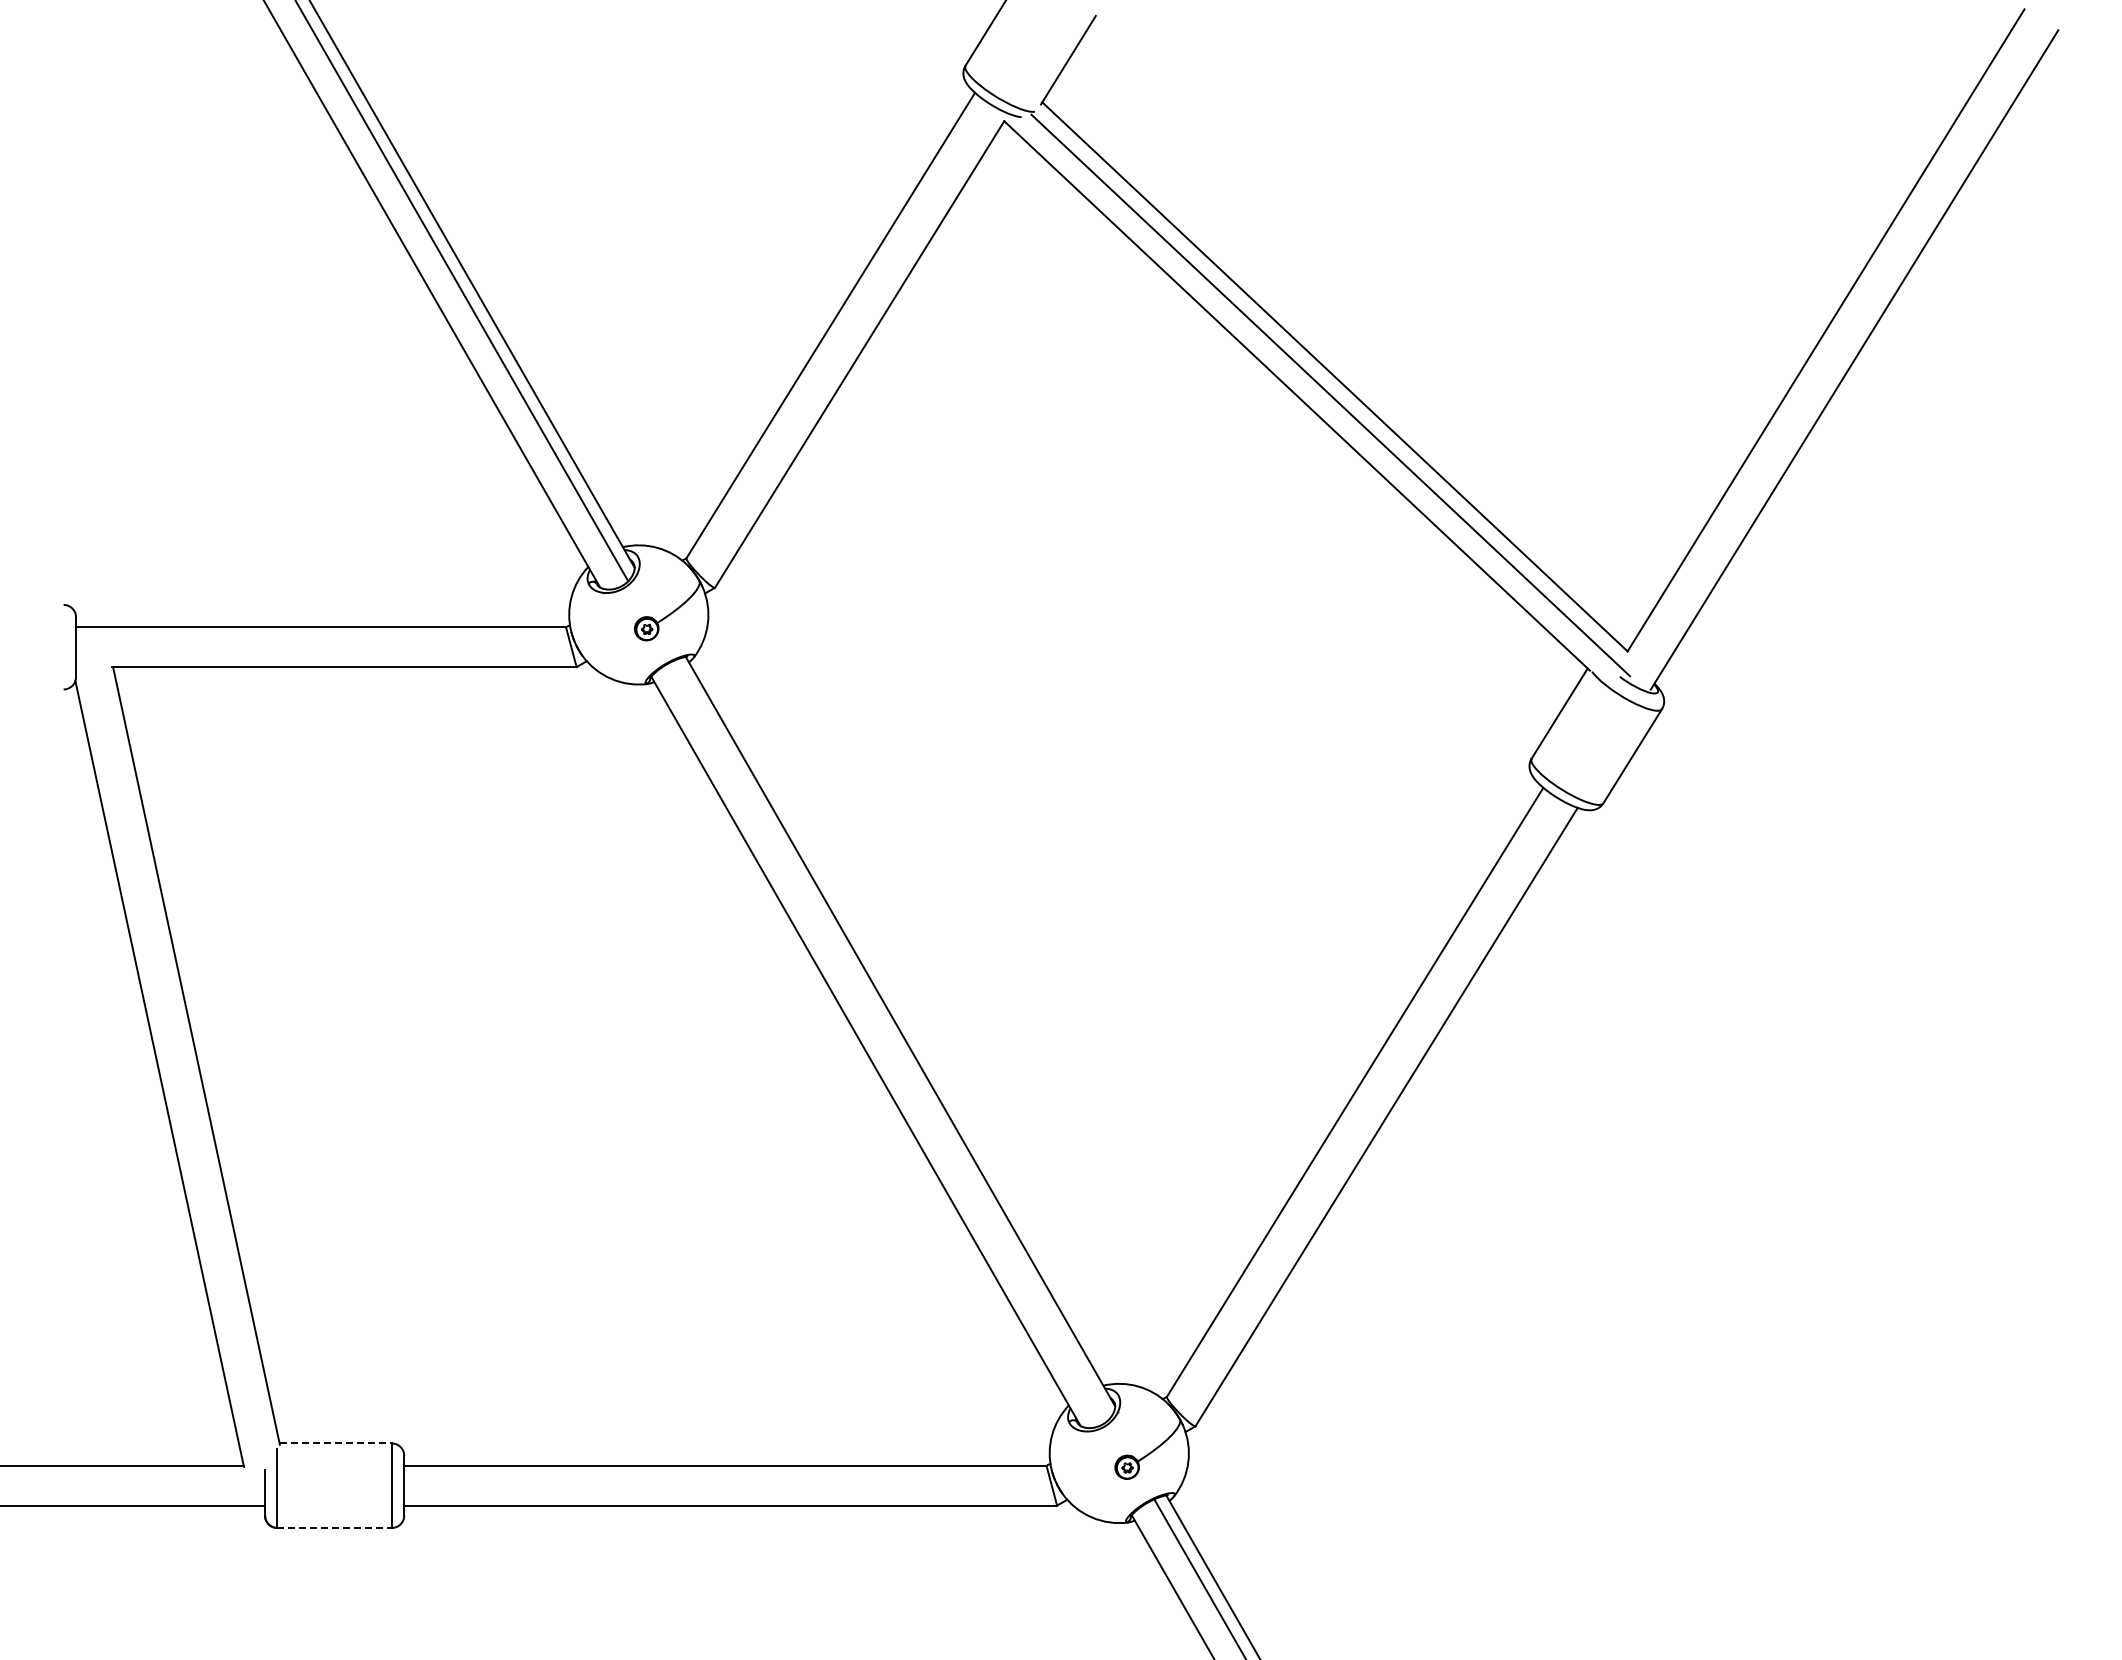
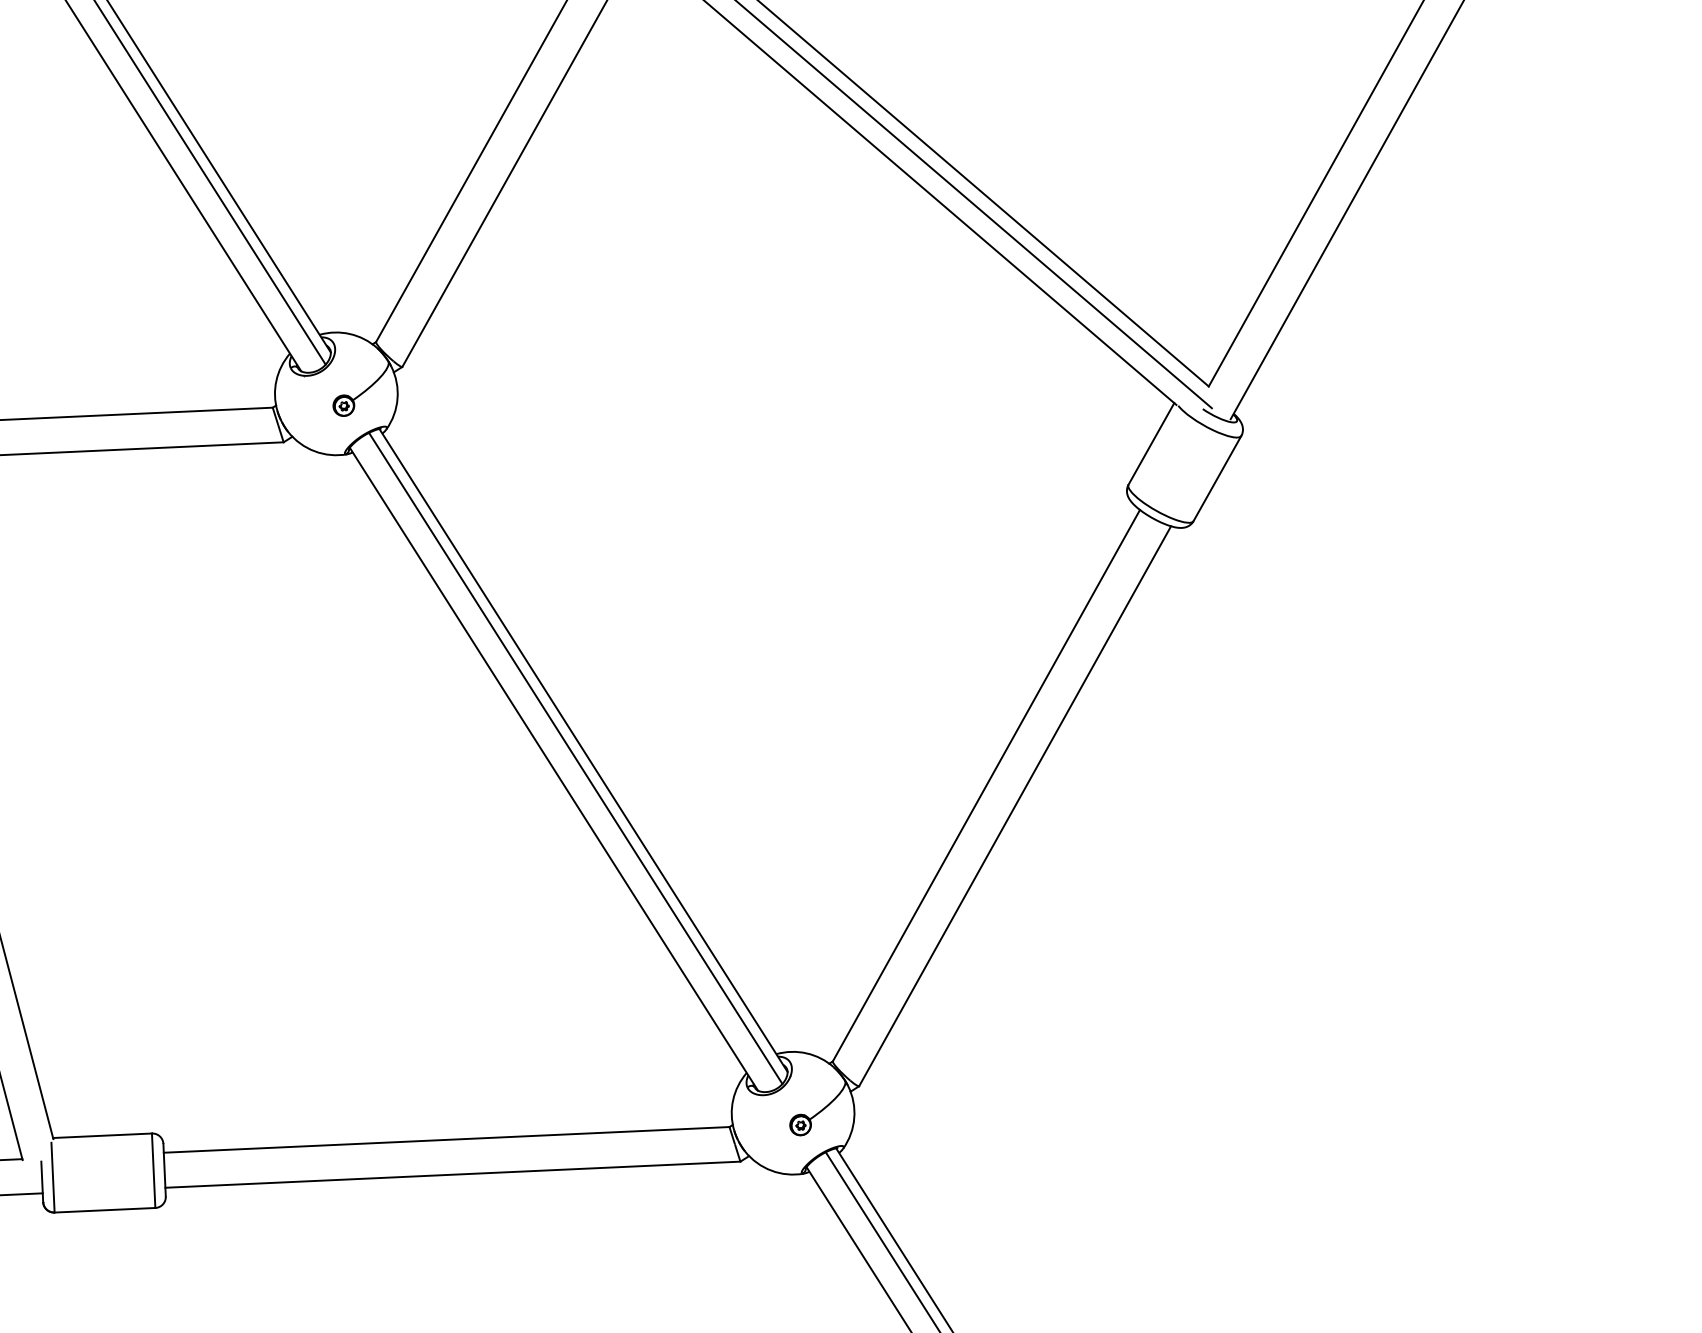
line: (890, 1039) -> (575, 757), added
line: (336, 1443) -> (103, 1135), dashed -> solid
line: (335, 1528) -> (105, 1210), dashed -> solid

